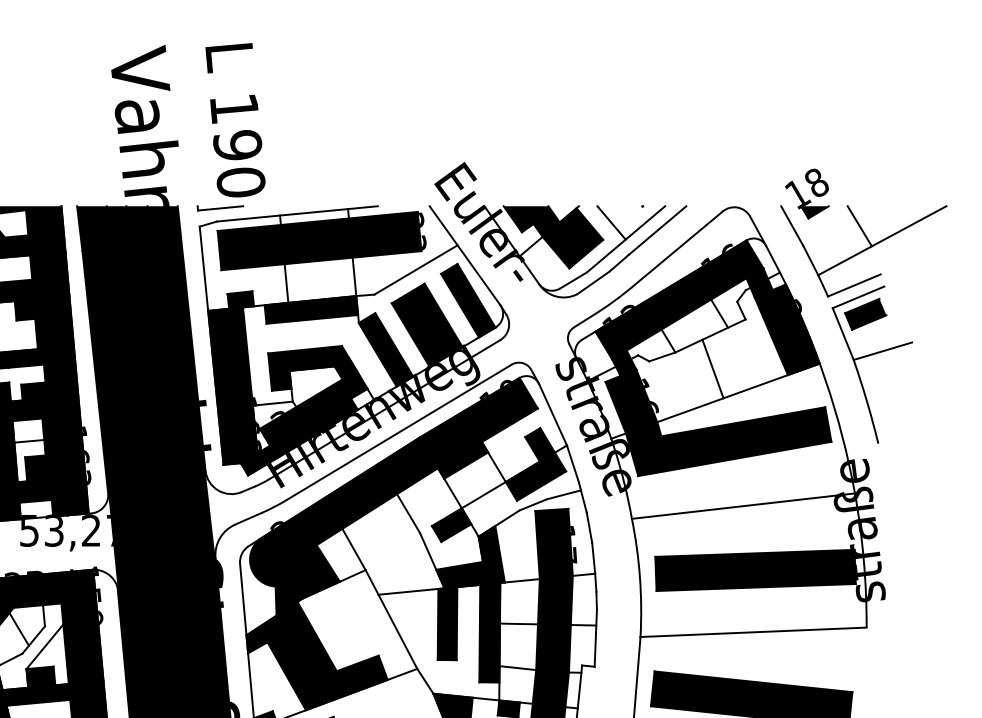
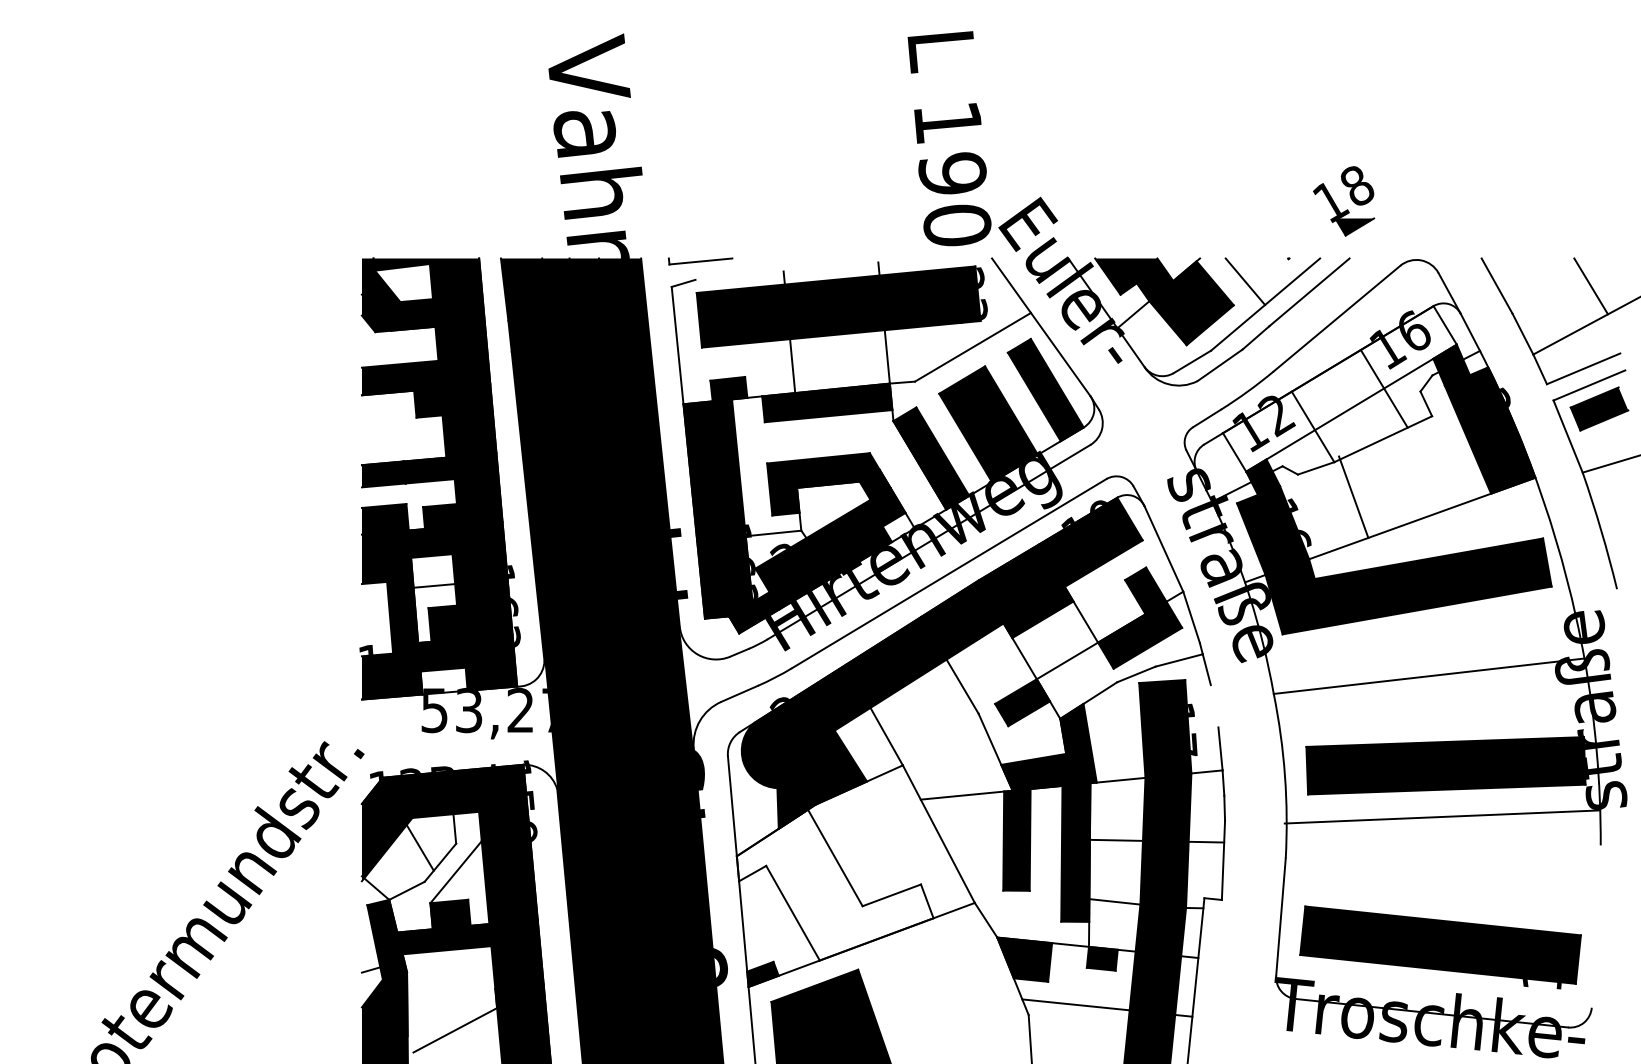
text: (235, 120) -> (949, 138), moved
part: (811, 191) -> (1350, 198), moved
line: (297, 213) -> (807, 268), removed
fill: (679, 299) -> (1339, 388), removed
line: (712, 369) -> (1353, 497), moved
line: (589, 527) -> (1214, 706), removed
line: (753, 631) -> (1441, 816), moved
fill: (316, 655) -> (834, 884), removed

